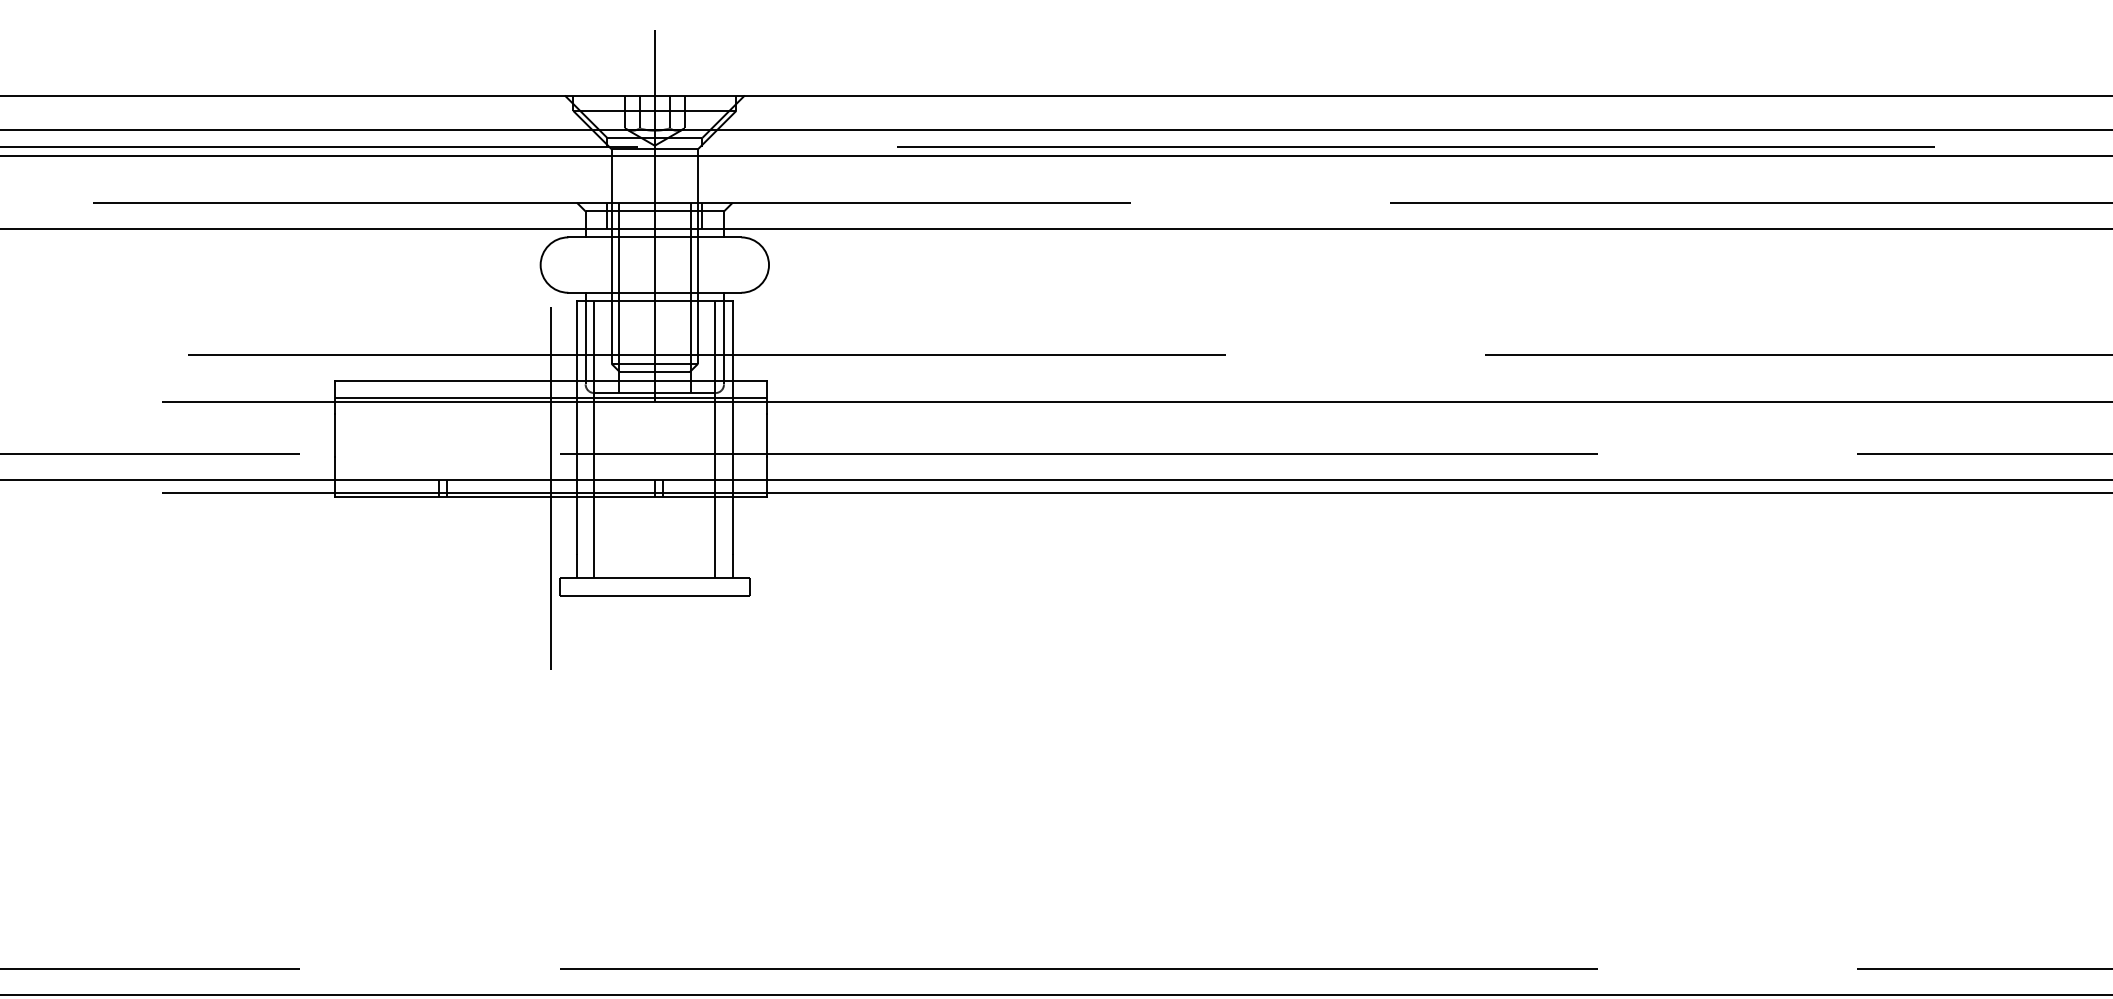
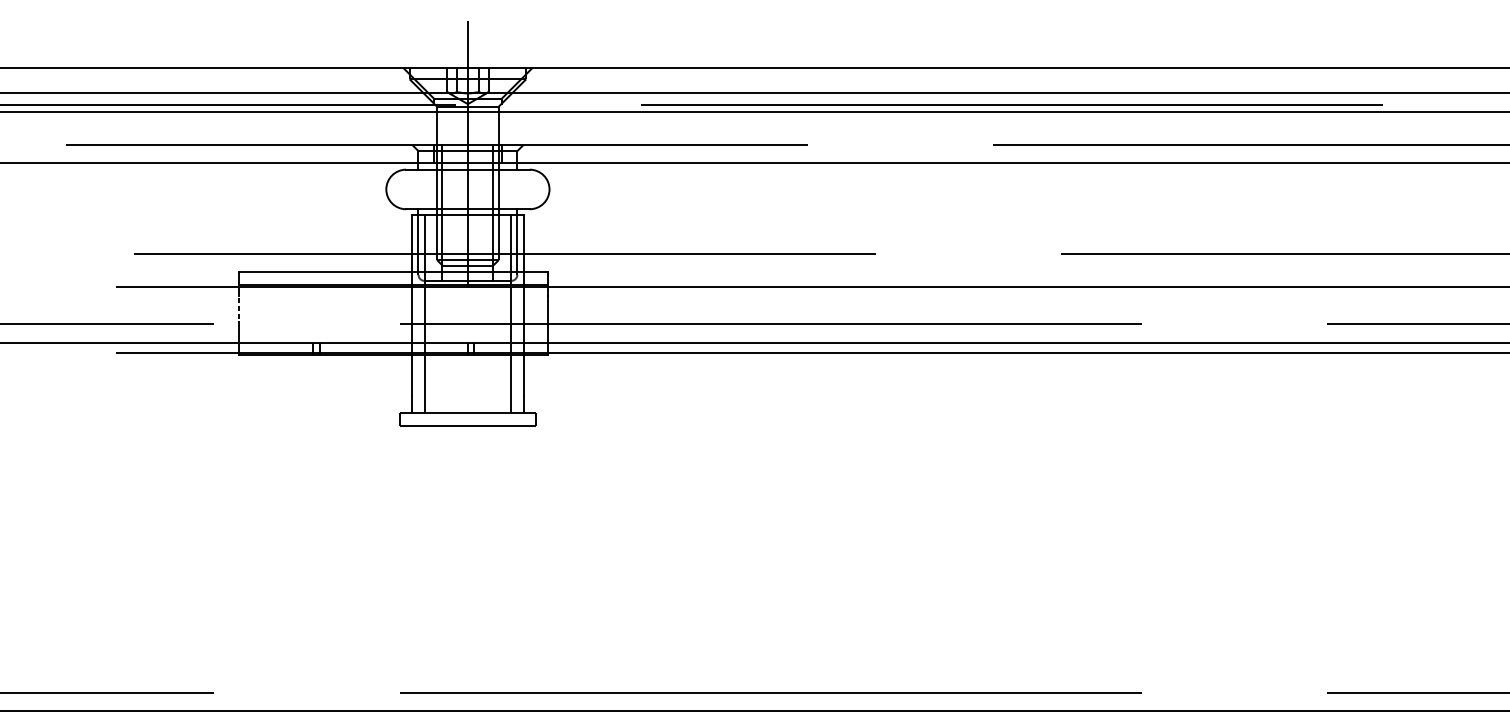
line: (334, 434) -> (238, 310), solid -> dashed
line: (551, 487) -> (394, 348), removed

